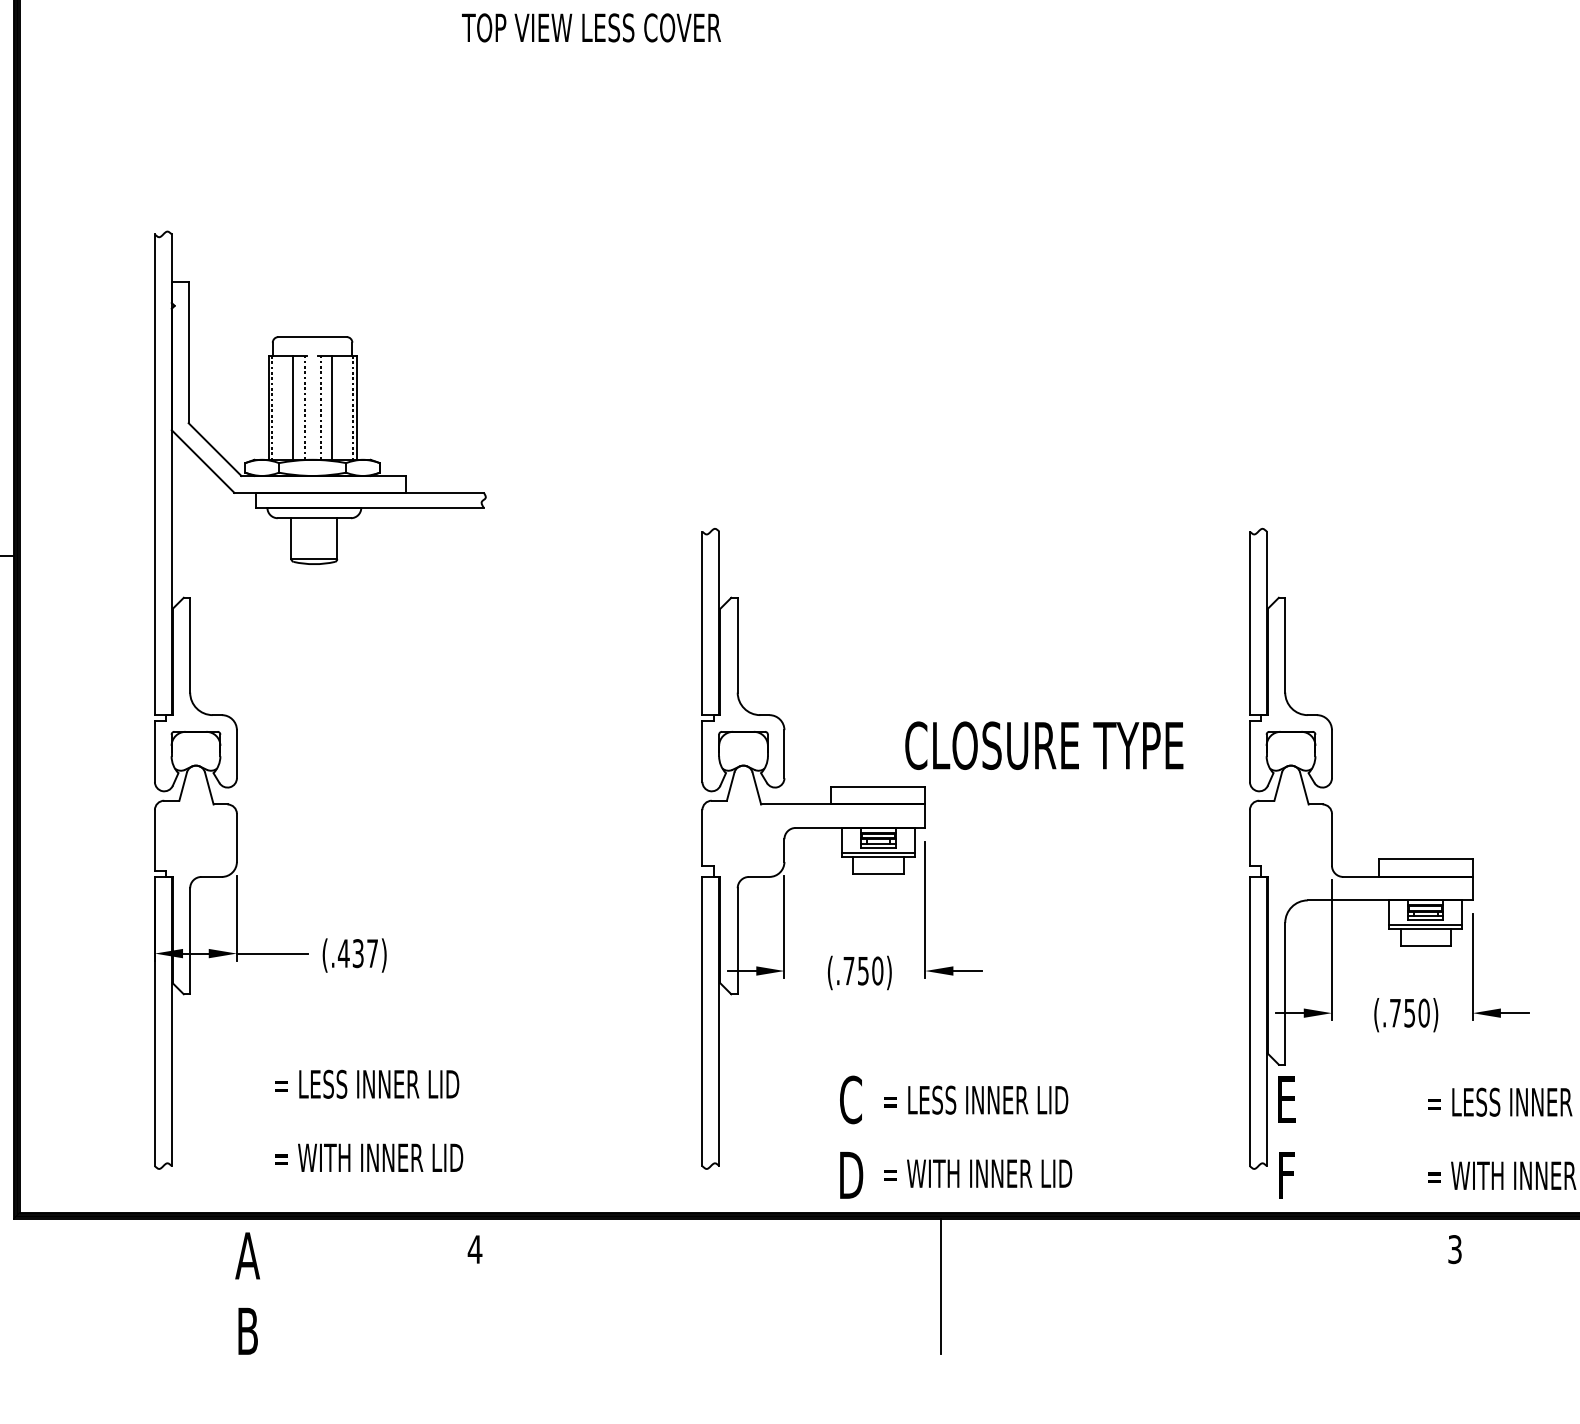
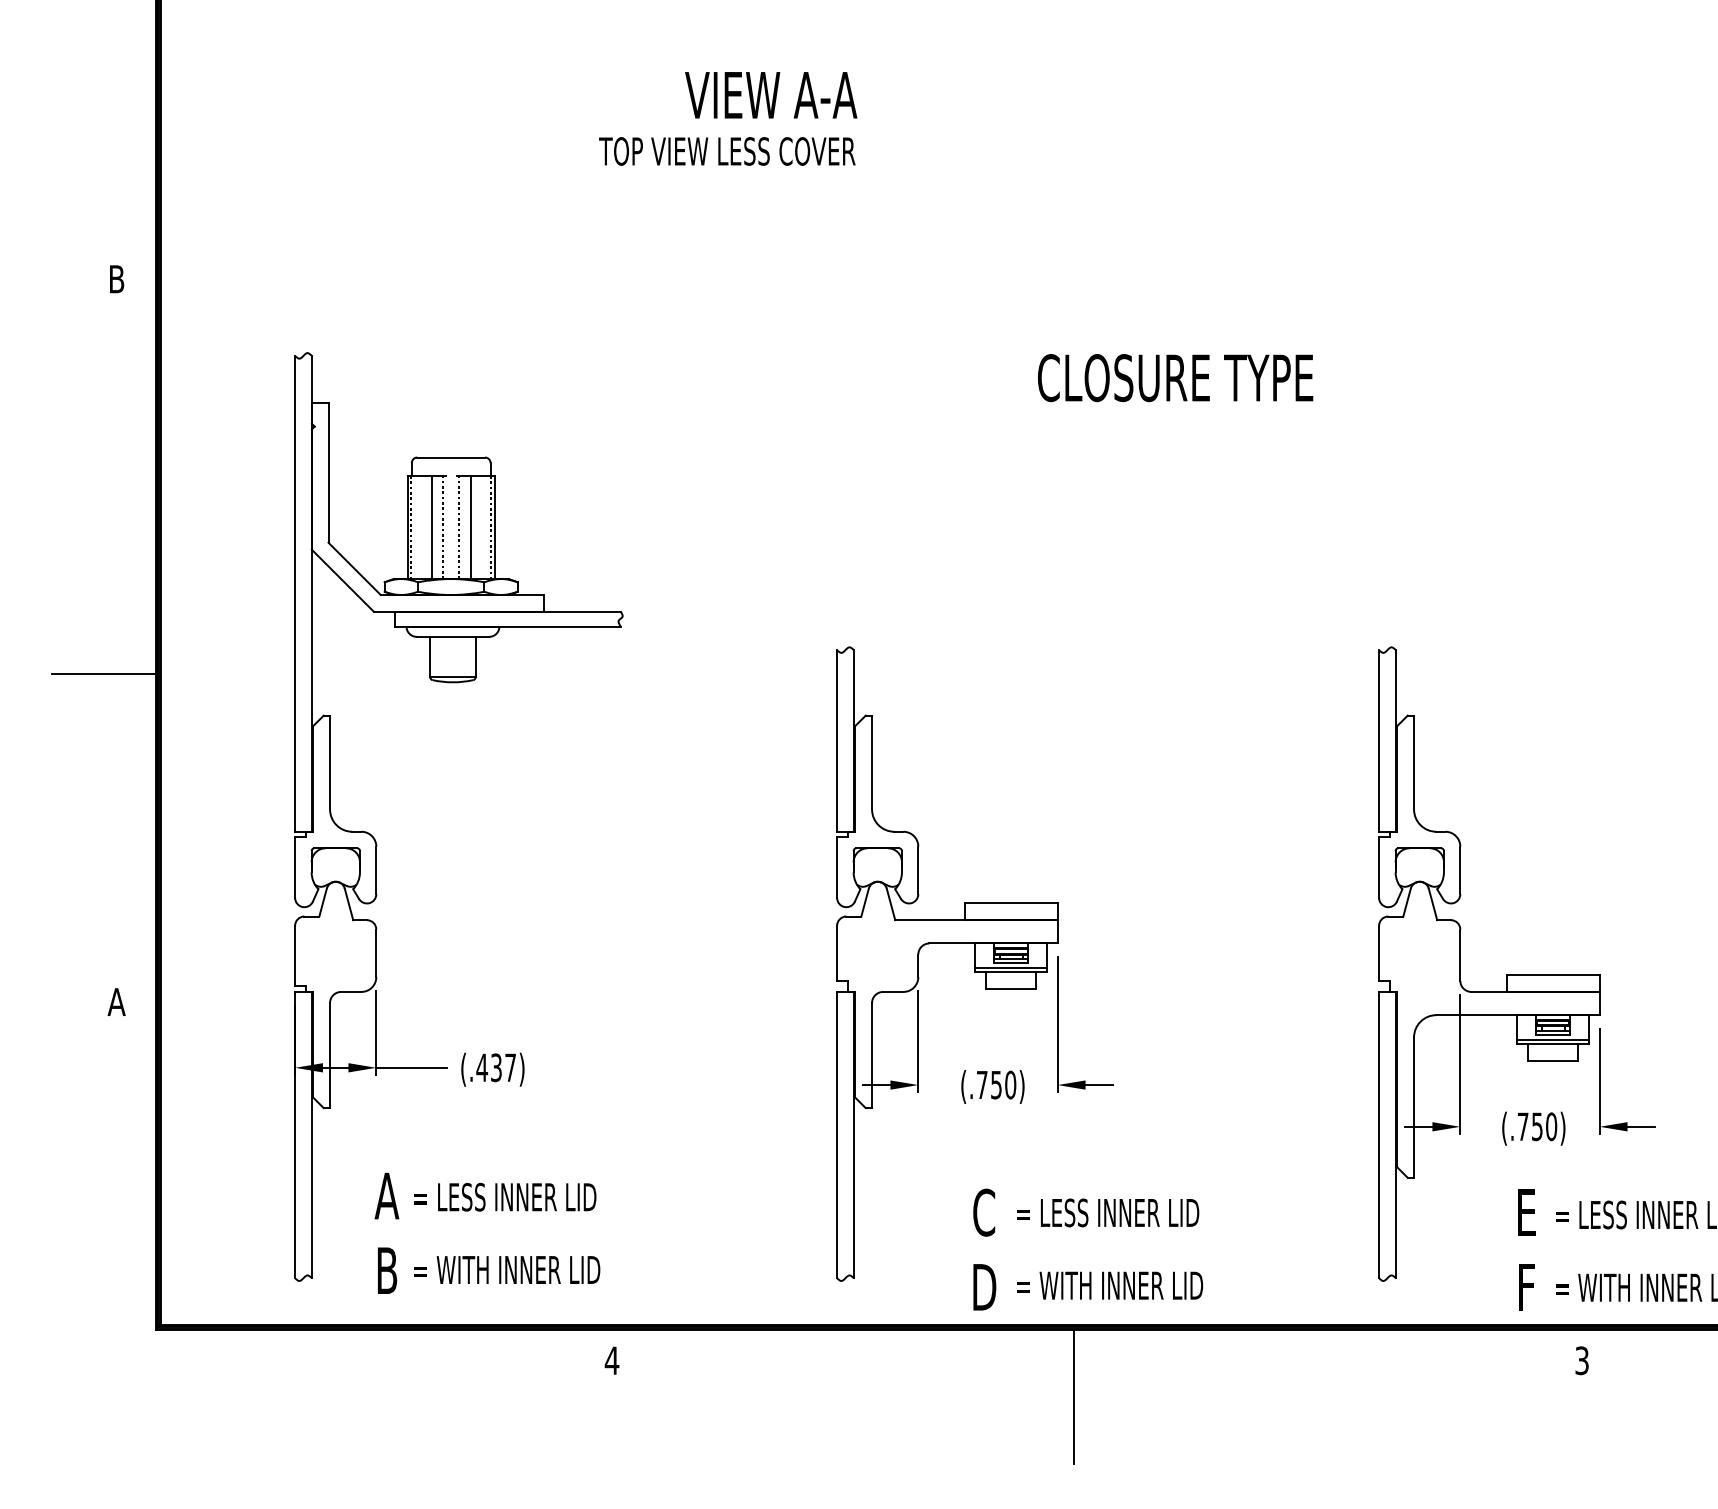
text: (1044, 746) -> (1175, 378), moved
text: (1286, 1137) -> (1526, 1249), moved
text: (247, 1292) -> (386, 1232), moved

